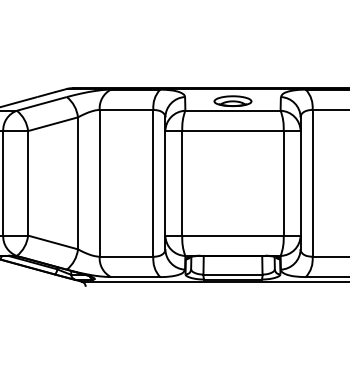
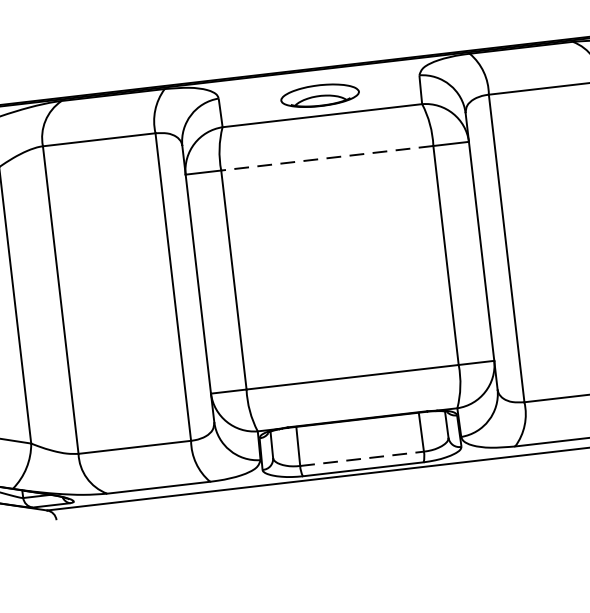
line: (232, 131) -> (326, 159), solid -> dashed
line: (232, 274) -> (361, 458), solid -> dashed

